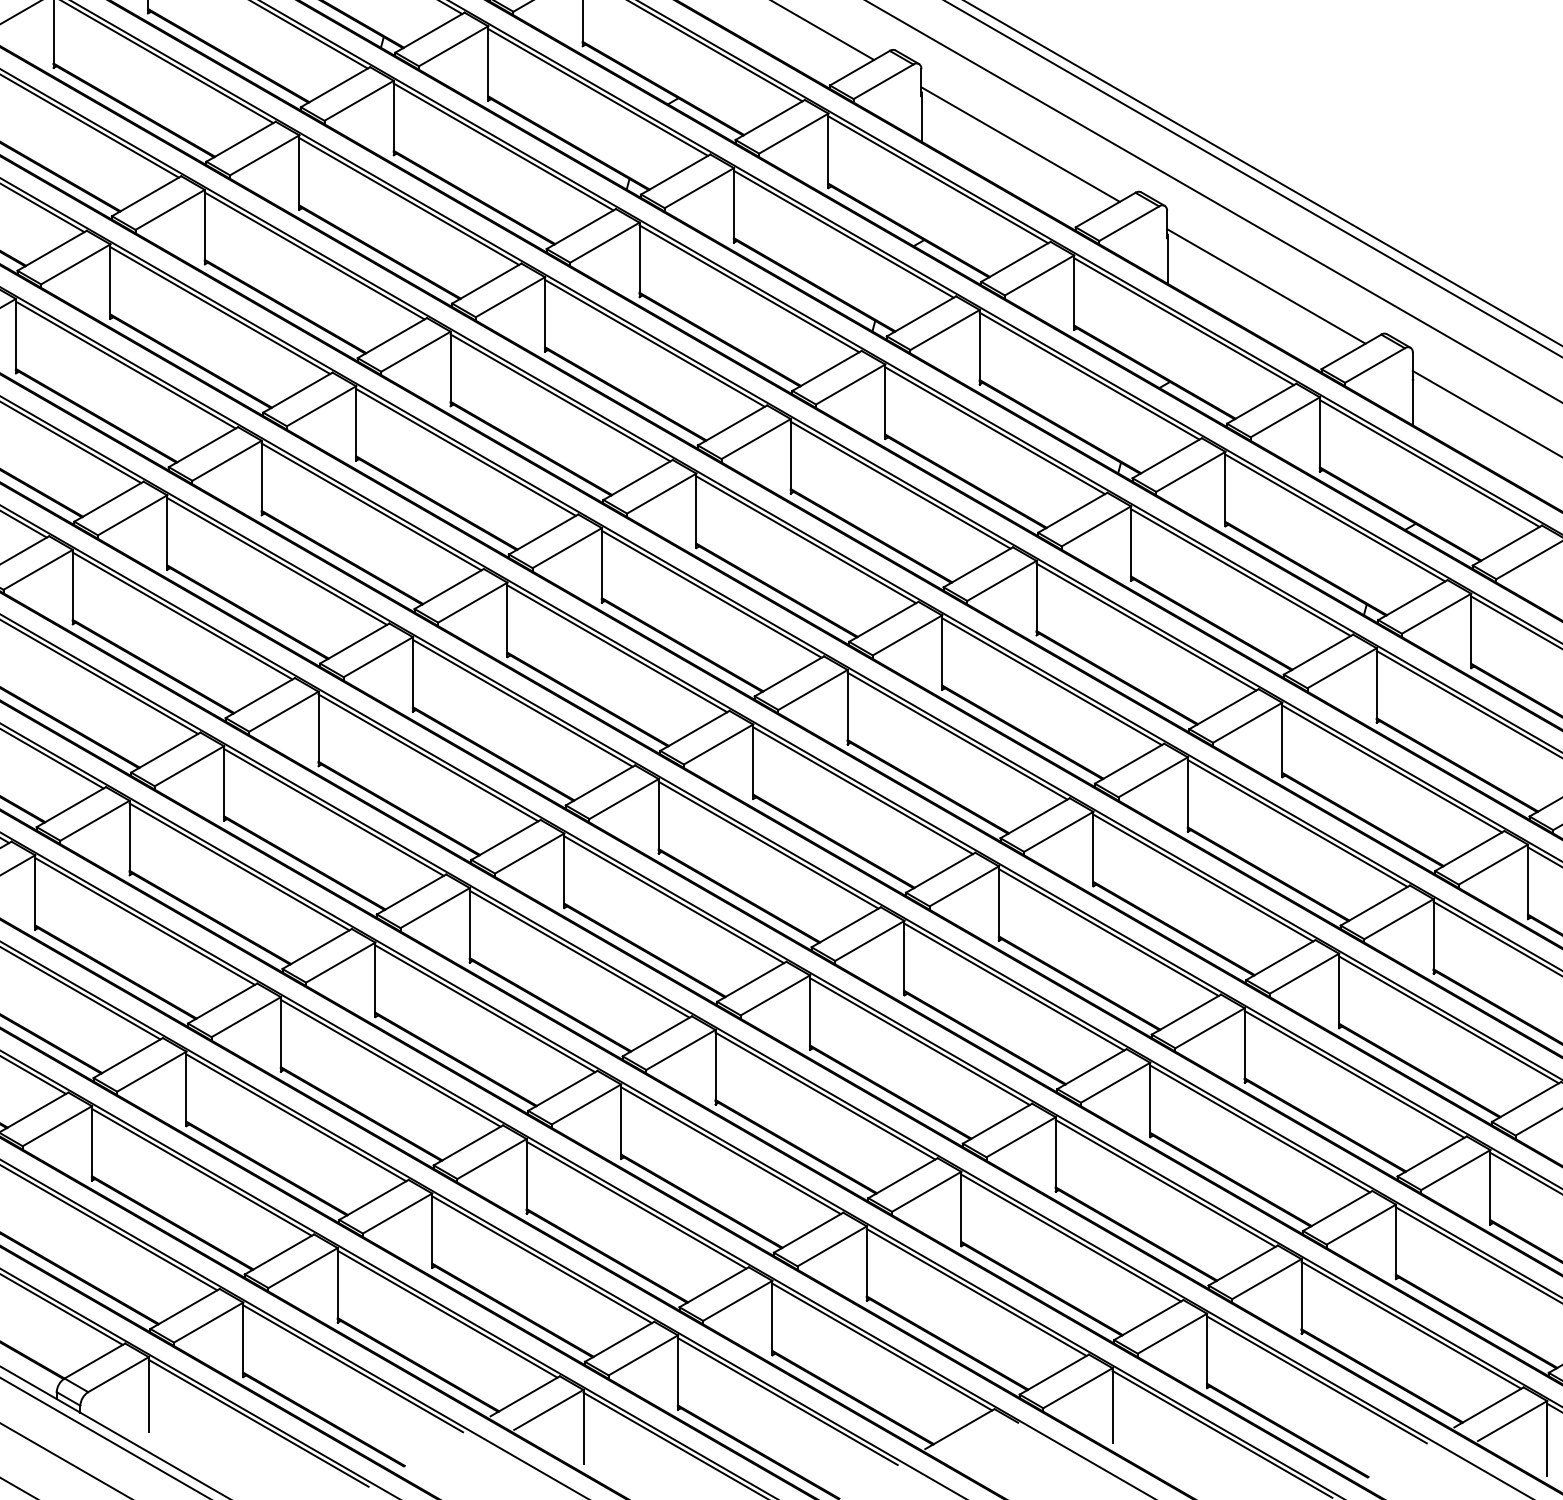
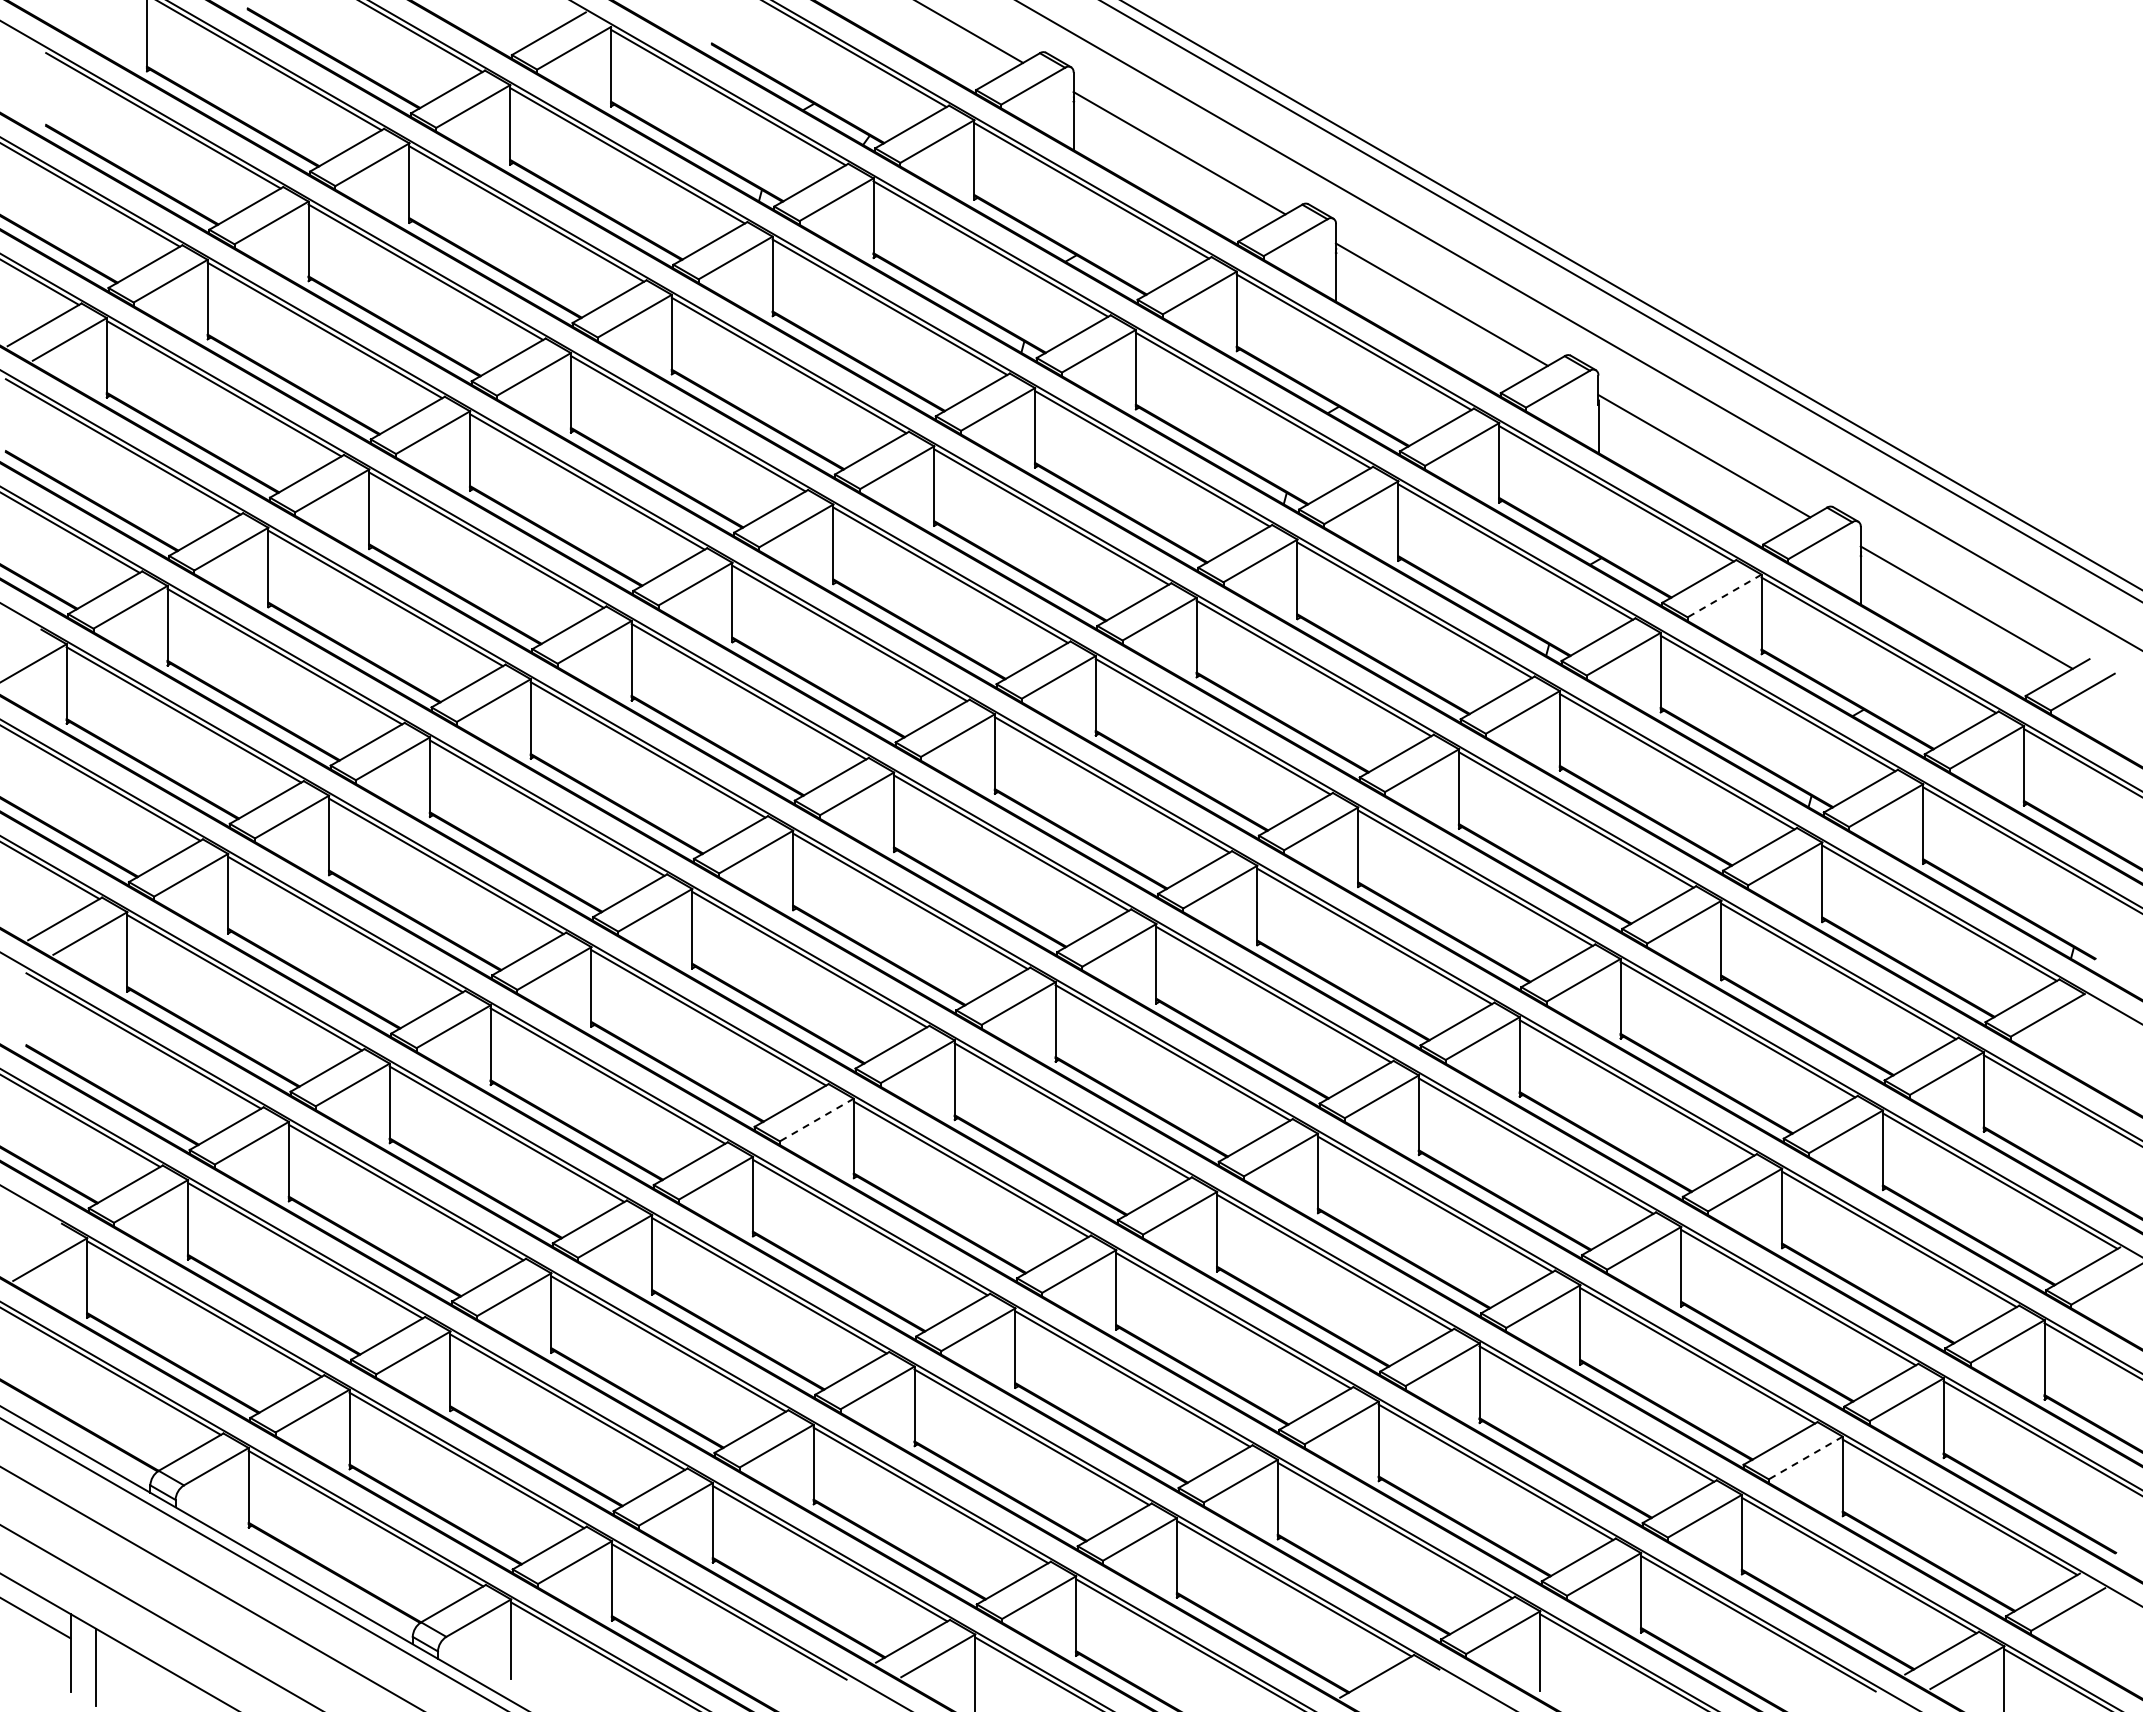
line: (1285, 417) -> (1724, 596), solid -> dashed
line: (434, 908) -> (816, 1120), solid -> dashed
line: (1361, 1225) -> (1805, 1458), solid -> dashed

